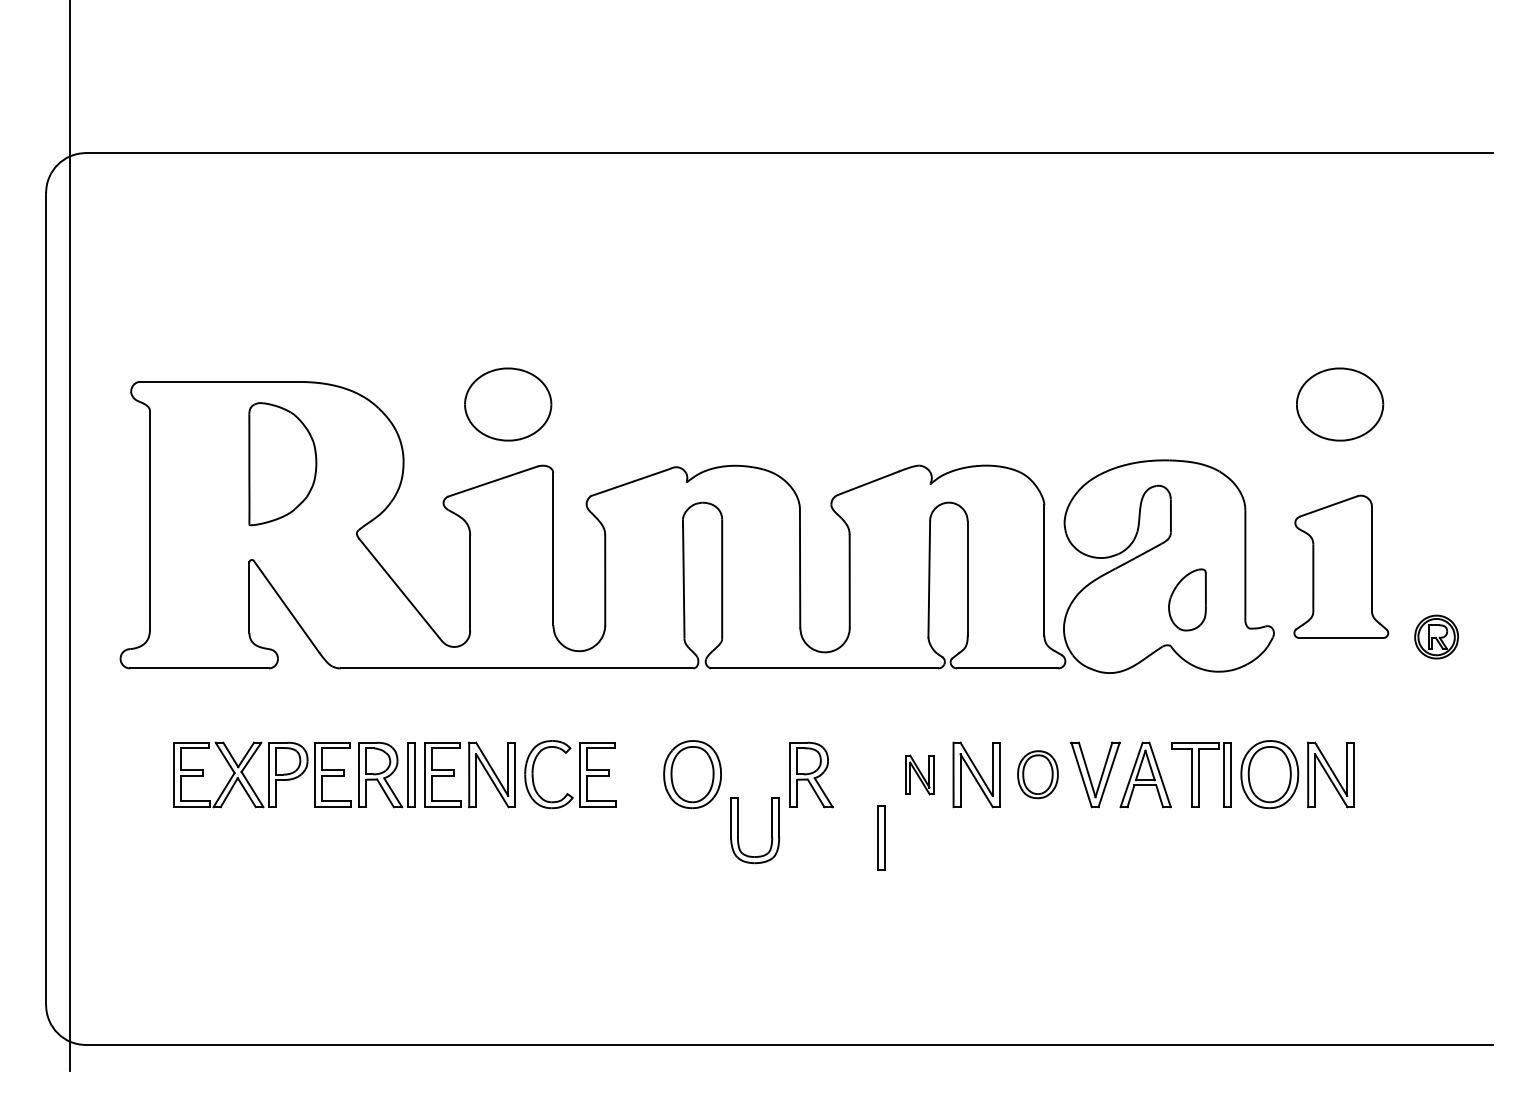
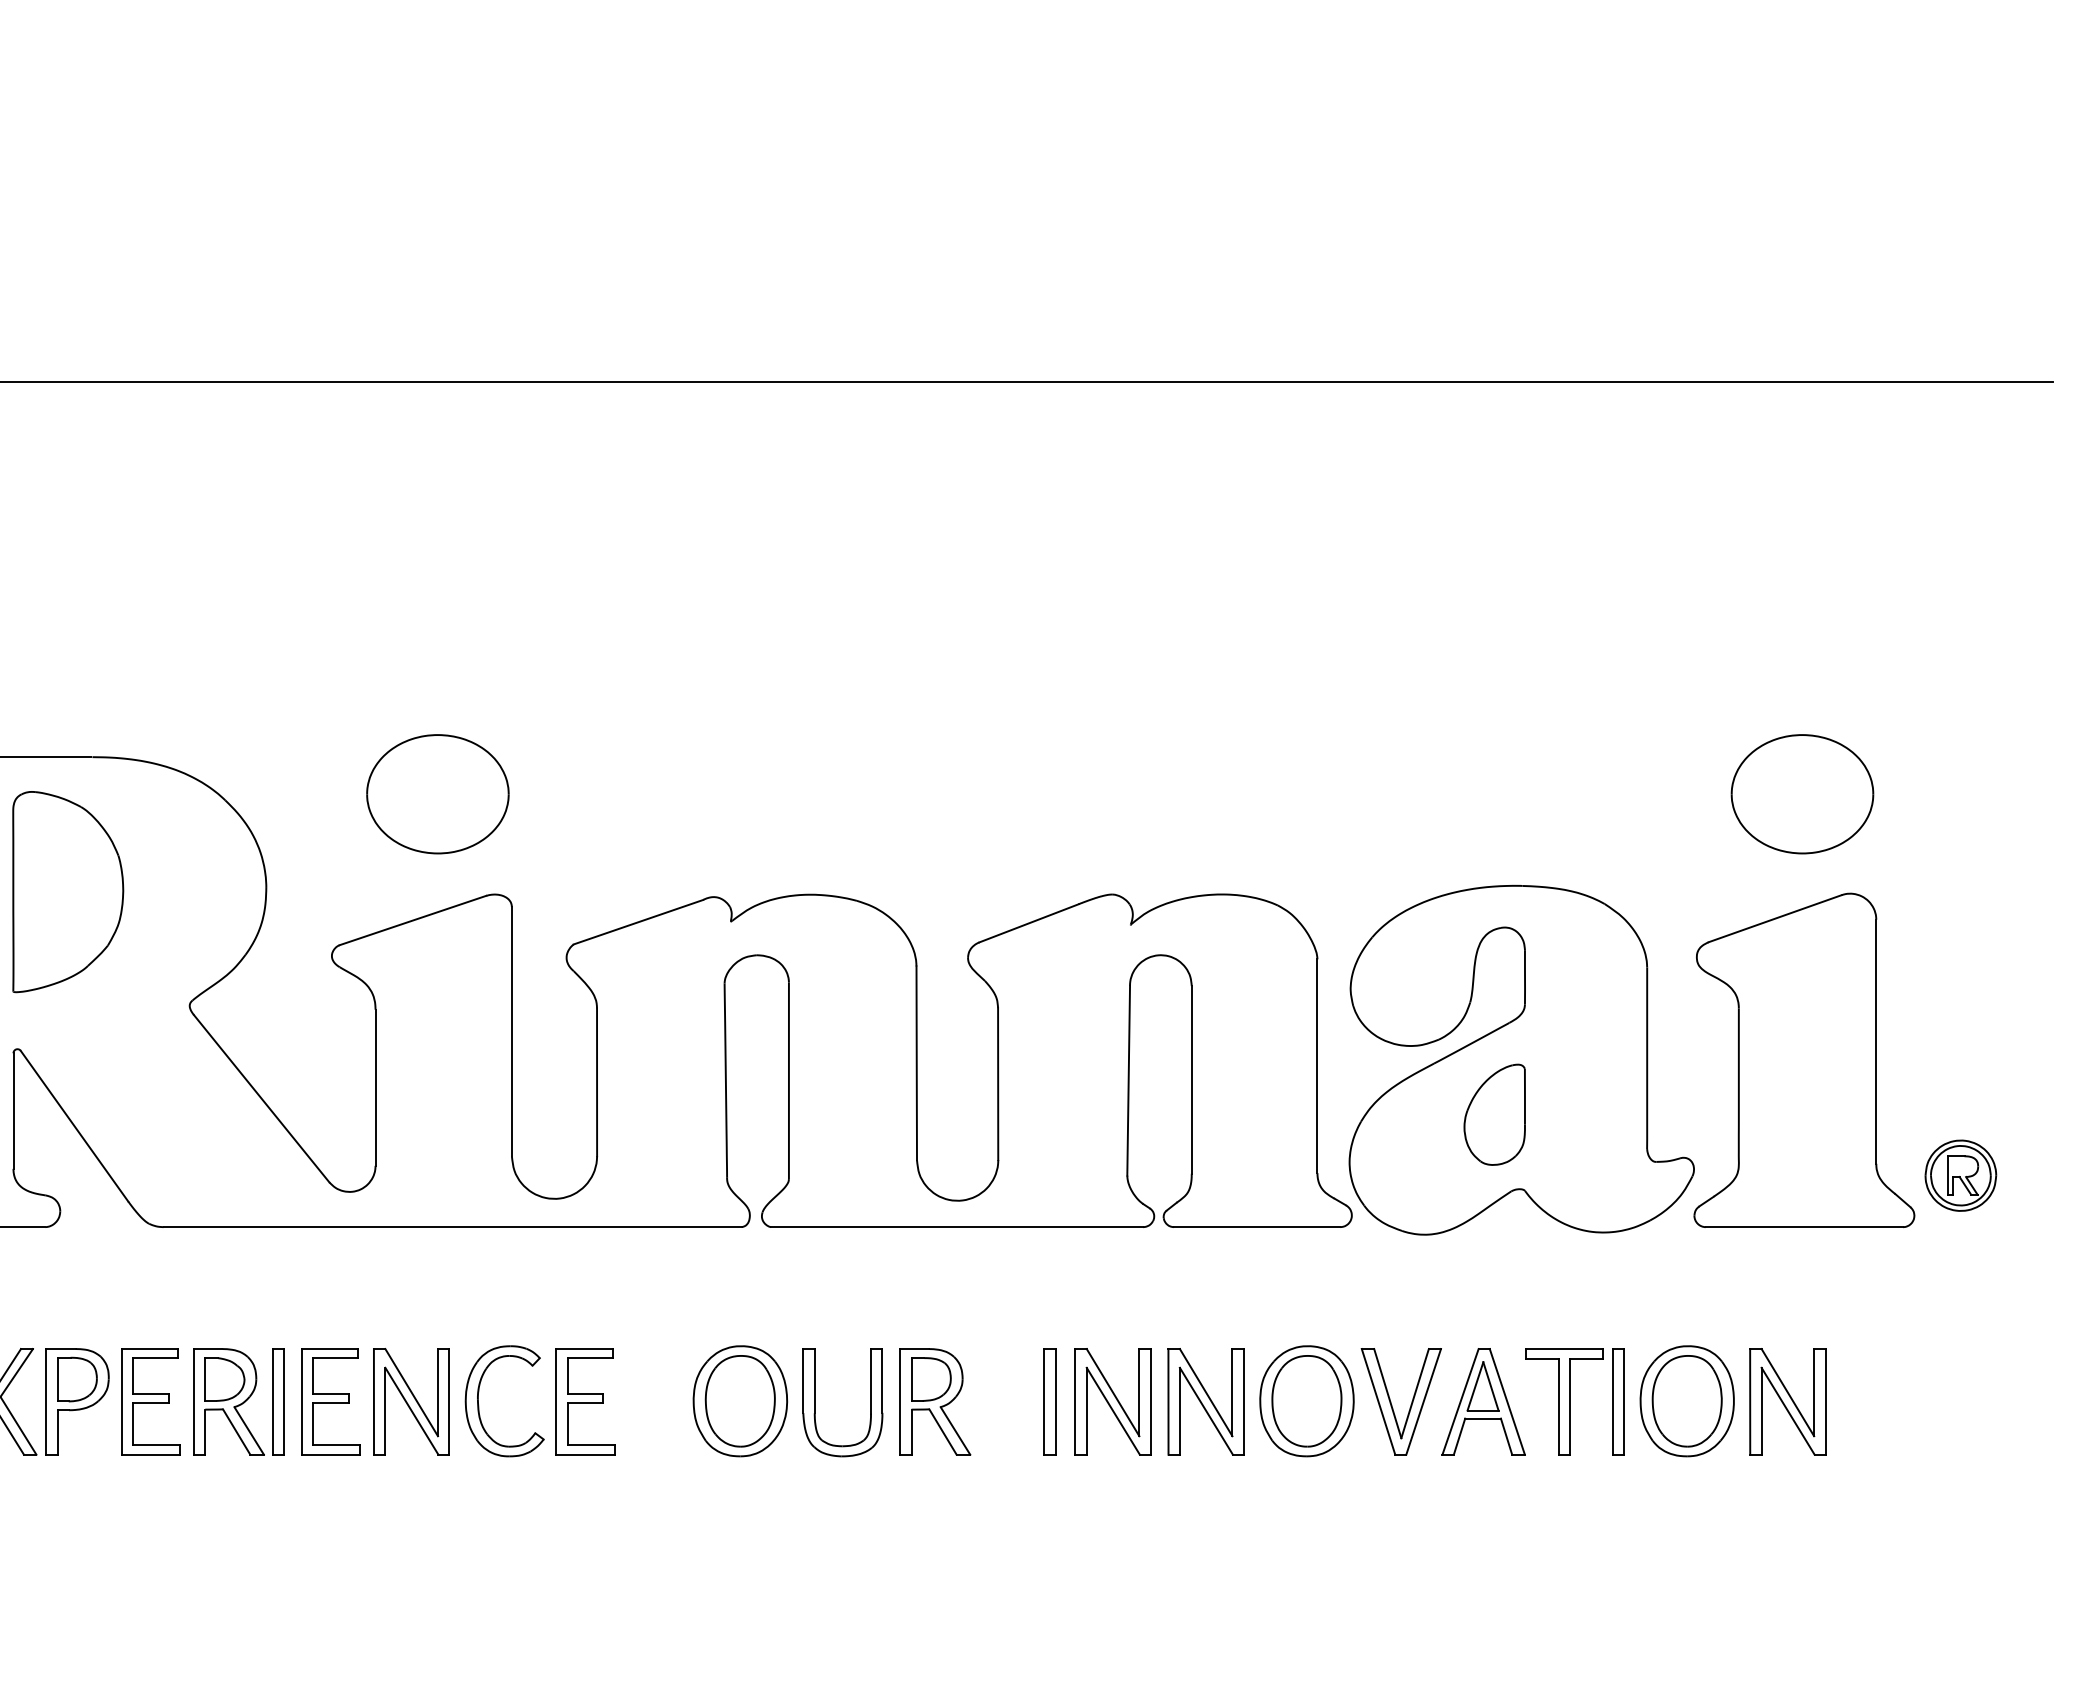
part: (1341, 566) -> (1804, 1059), size x1.43
part: (1187, 599) -> (1494, 1114), moved
part: (919, 774) -> (1112, 1401), size x1.67
part: (1037, 774) -> (1306, 1401), size x1.43
part: (771, 830) -> (869, 1402), moved
part: (881, 837) -> (1050, 1401), moved

